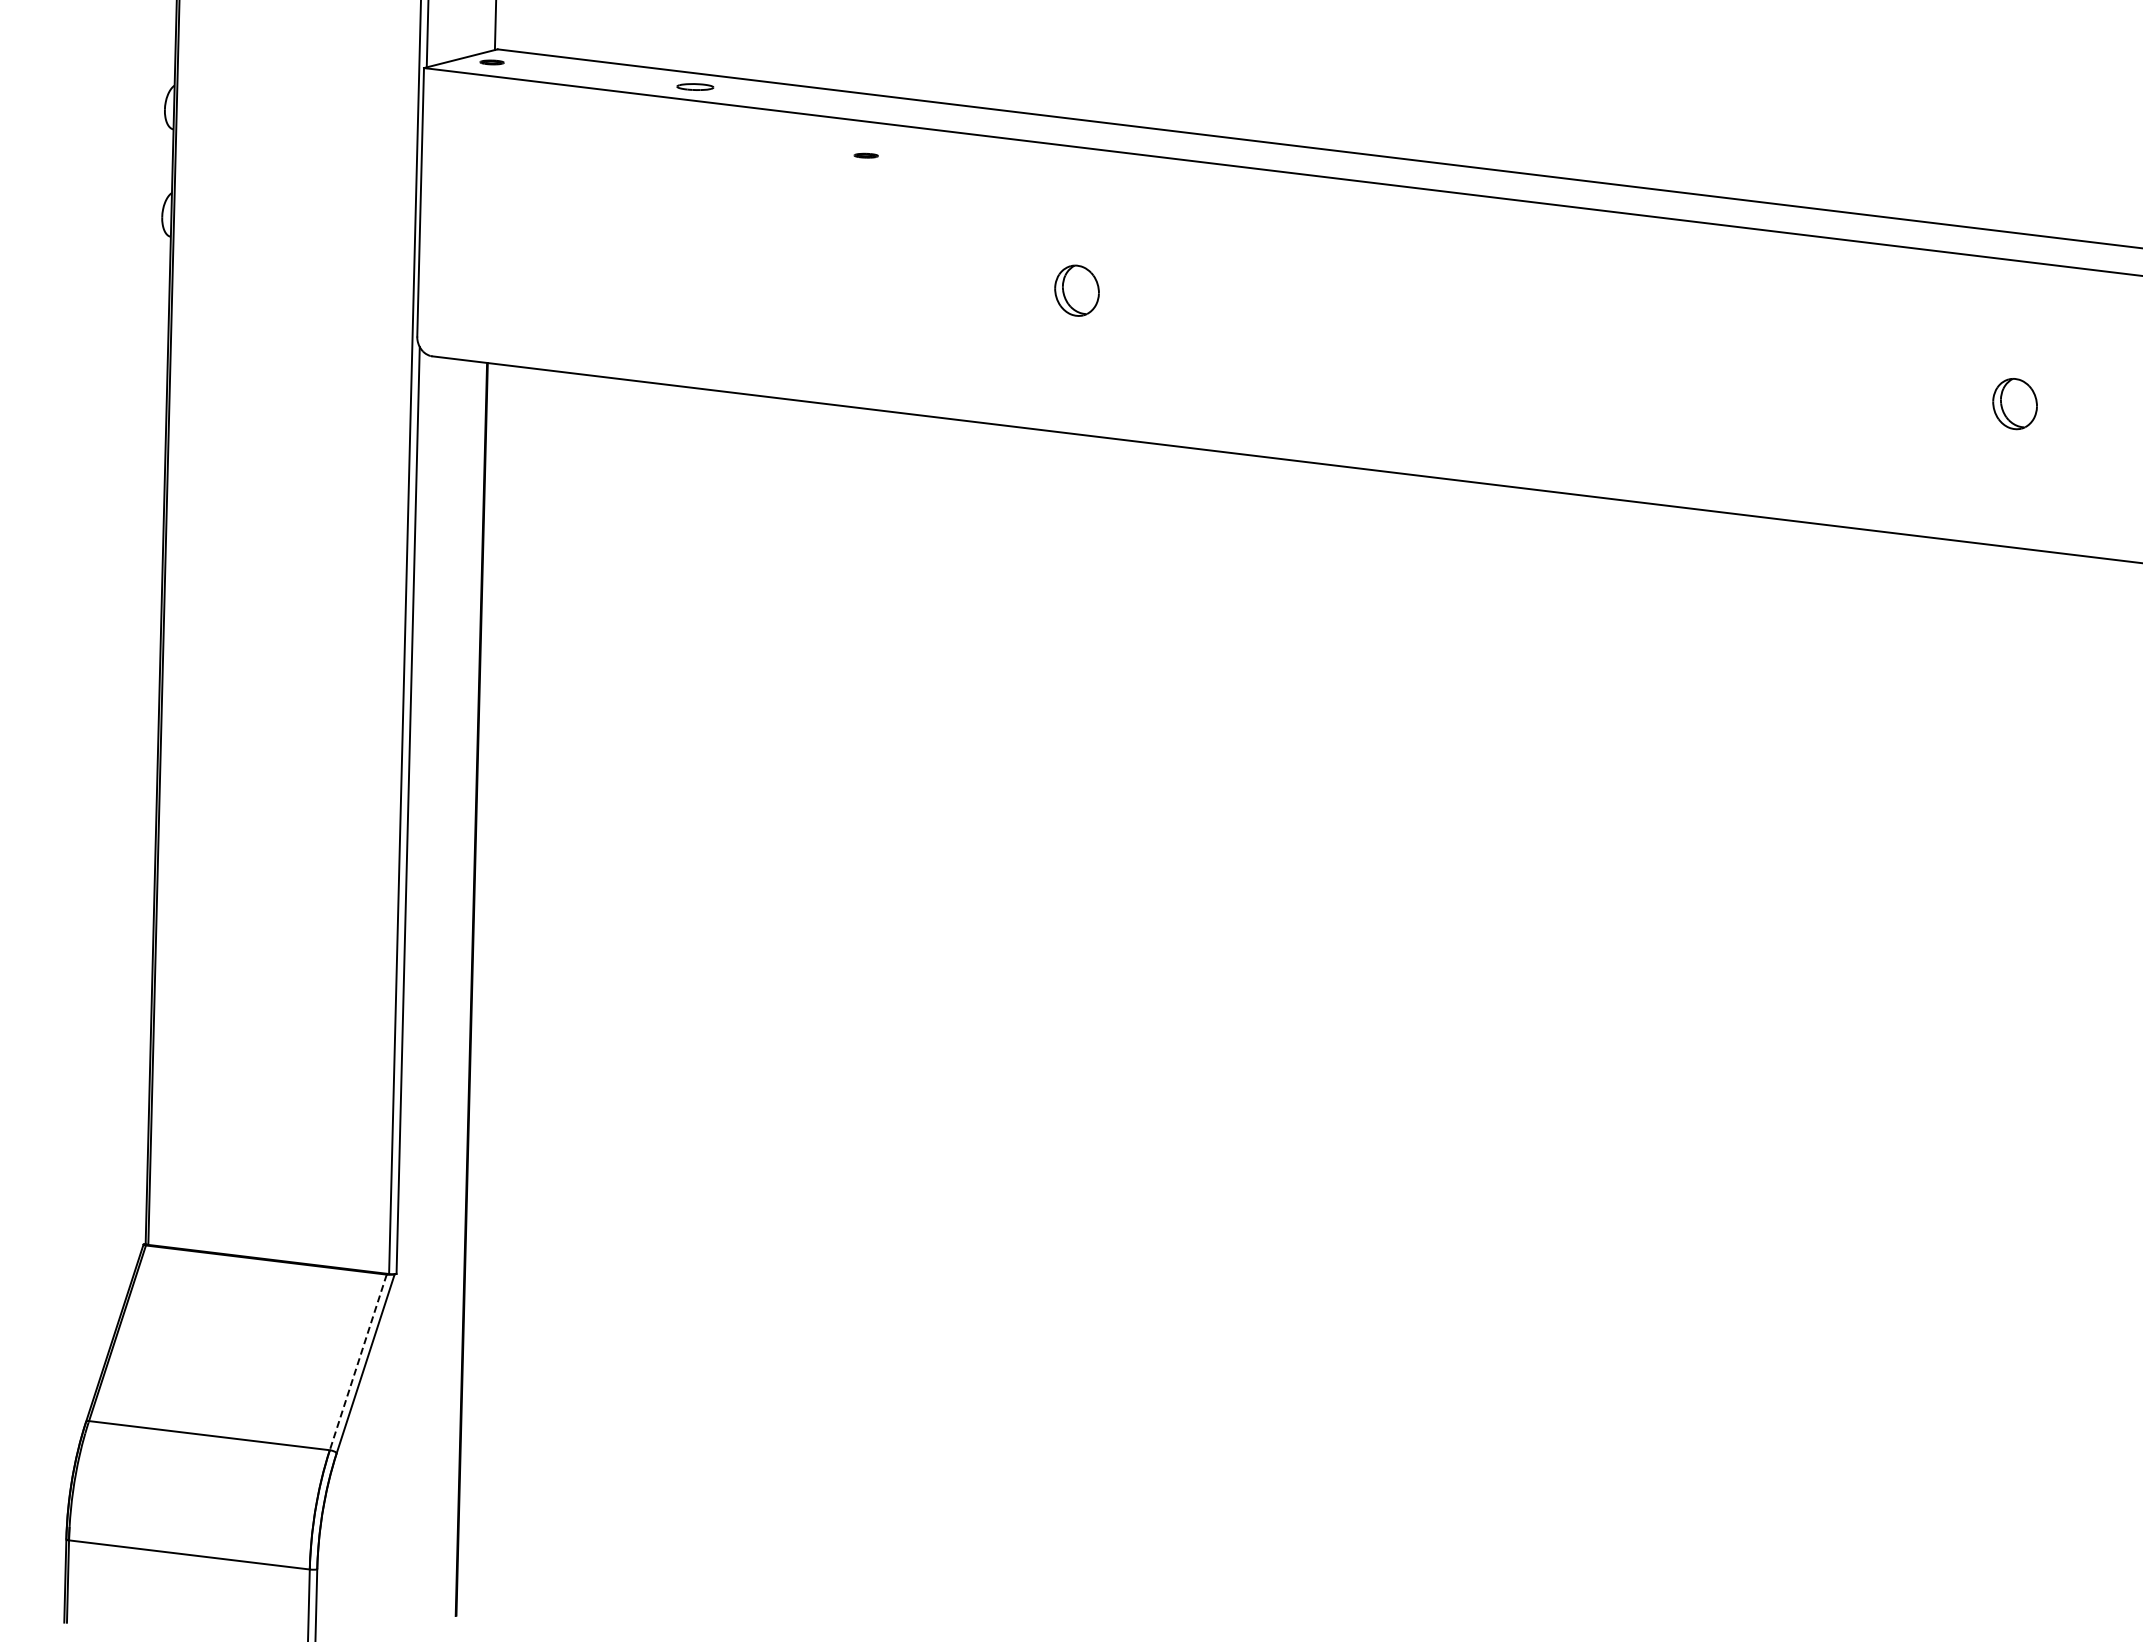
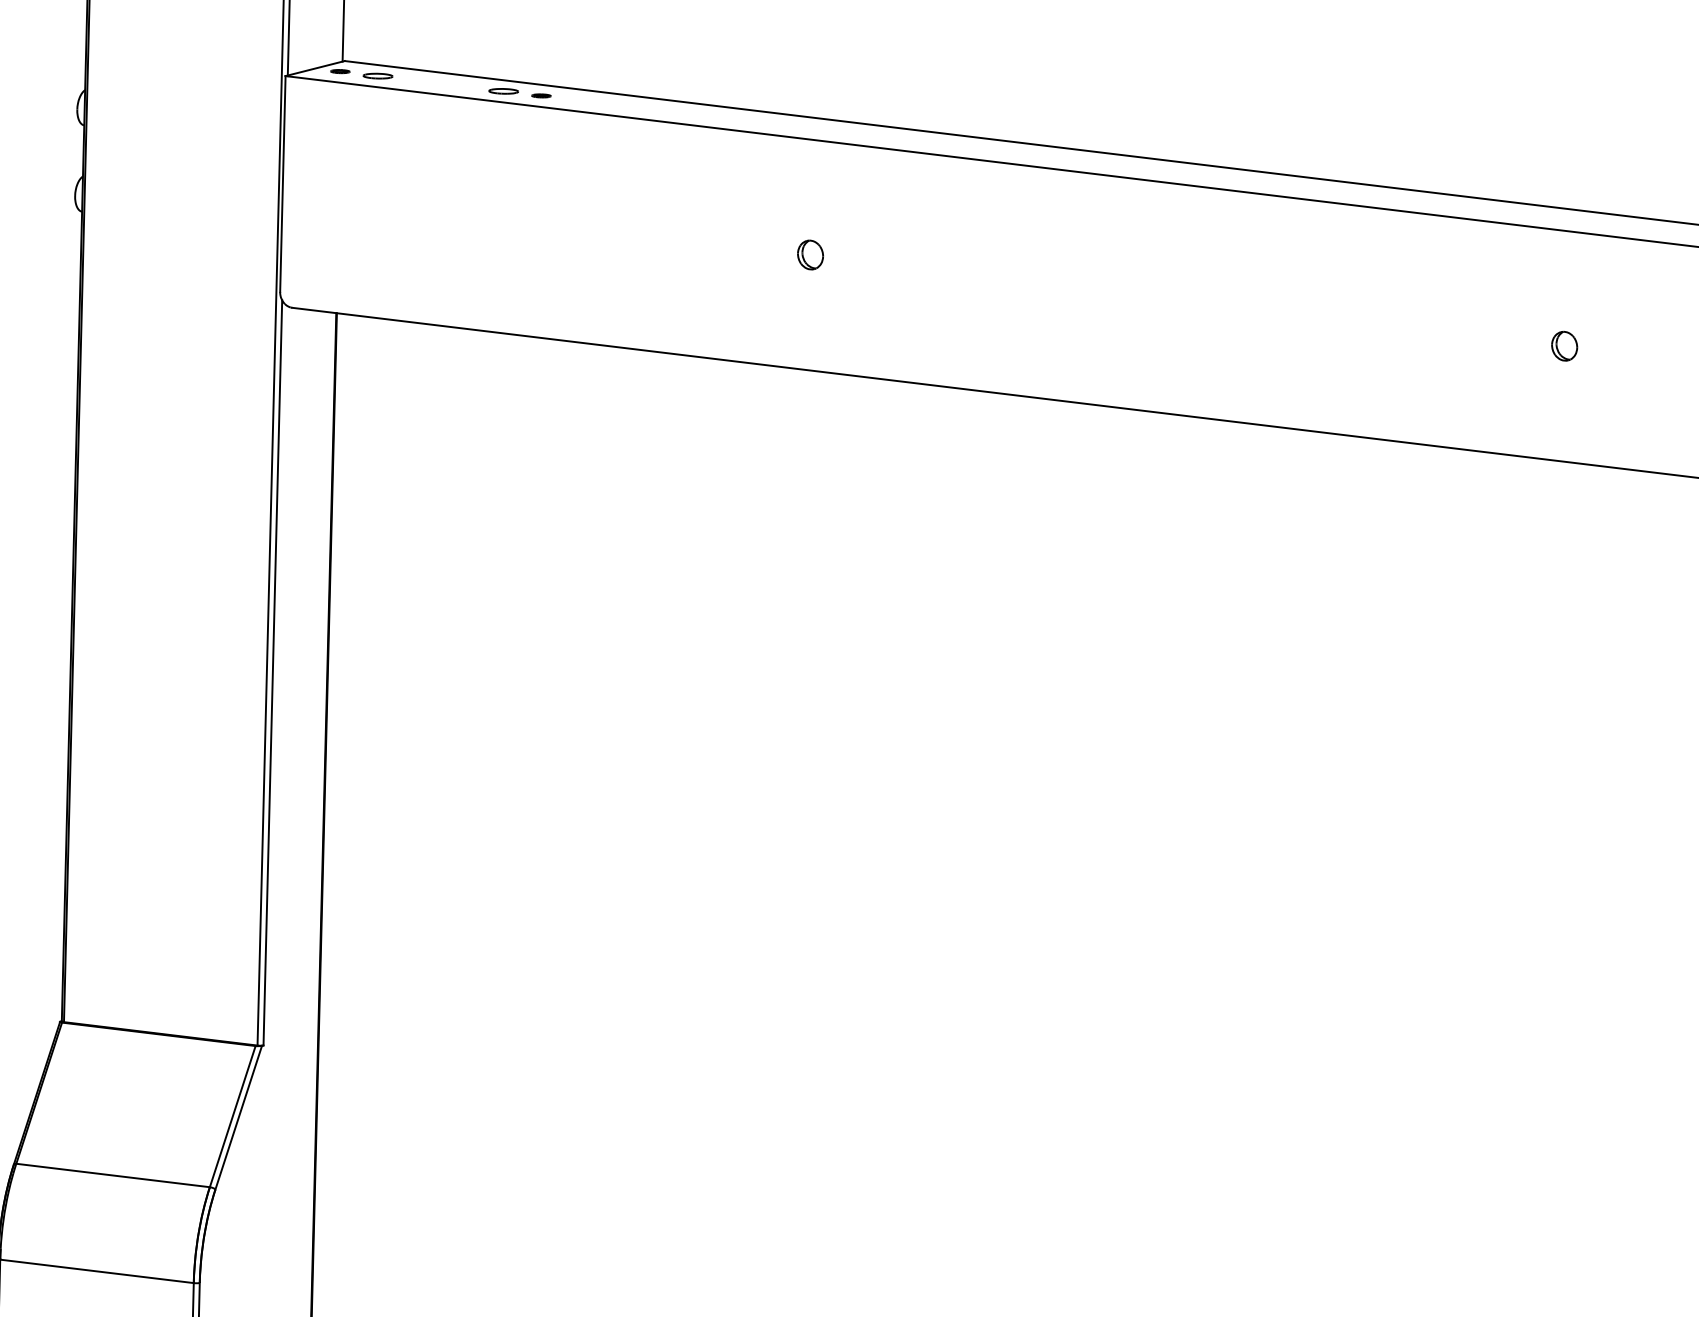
part: (538, 68) -> (377, 76), added
part: (865, 155) -> (540, 95), moved
part: (1076, 290) -> (810, 254), size x0.71
part: (2014, 404) -> (1564, 346), size x0.71
line: (358, 1362) -> (232, 1116), dashed -> solid

